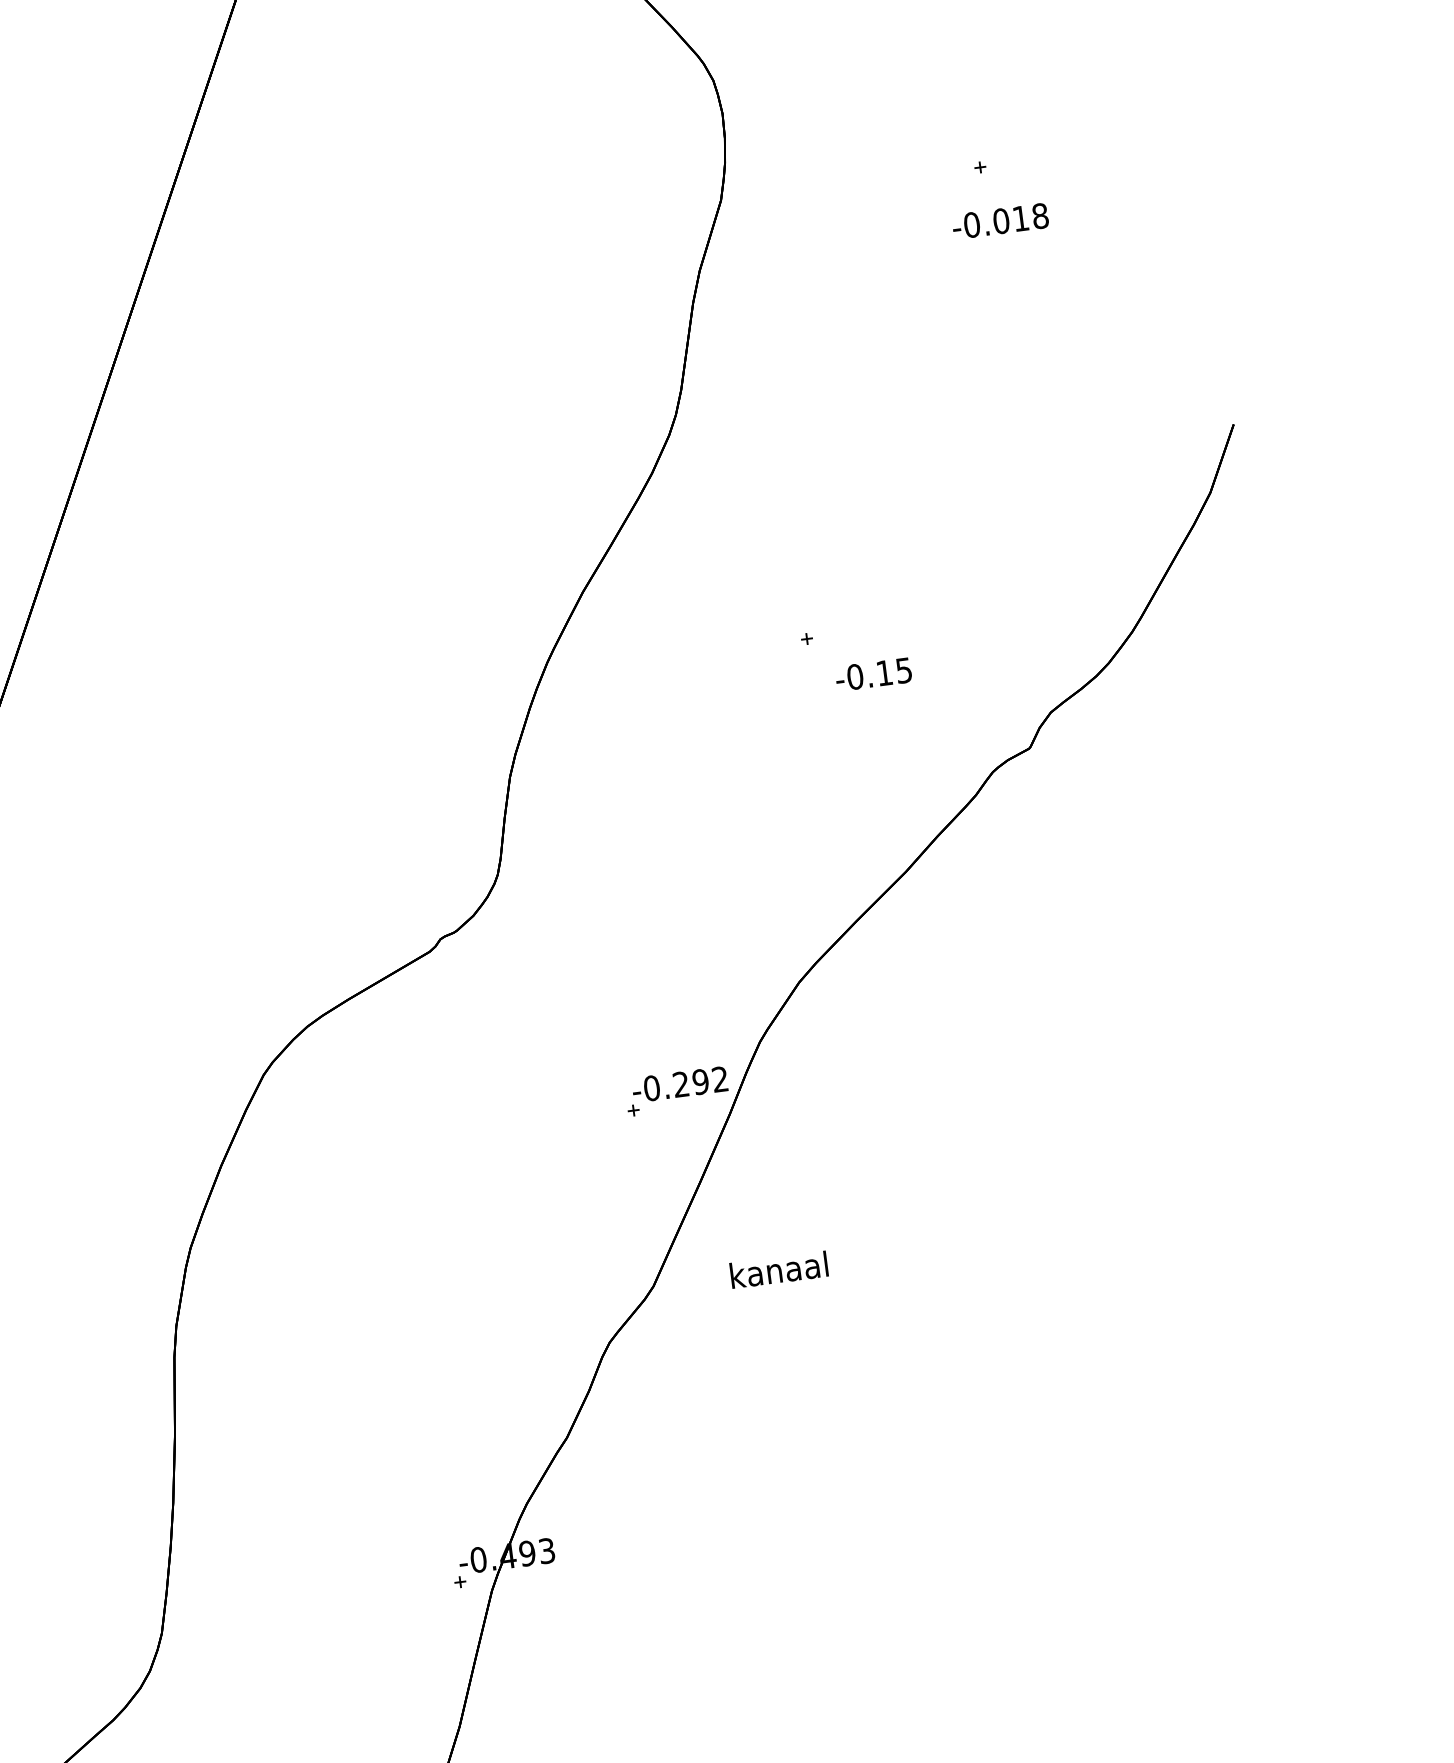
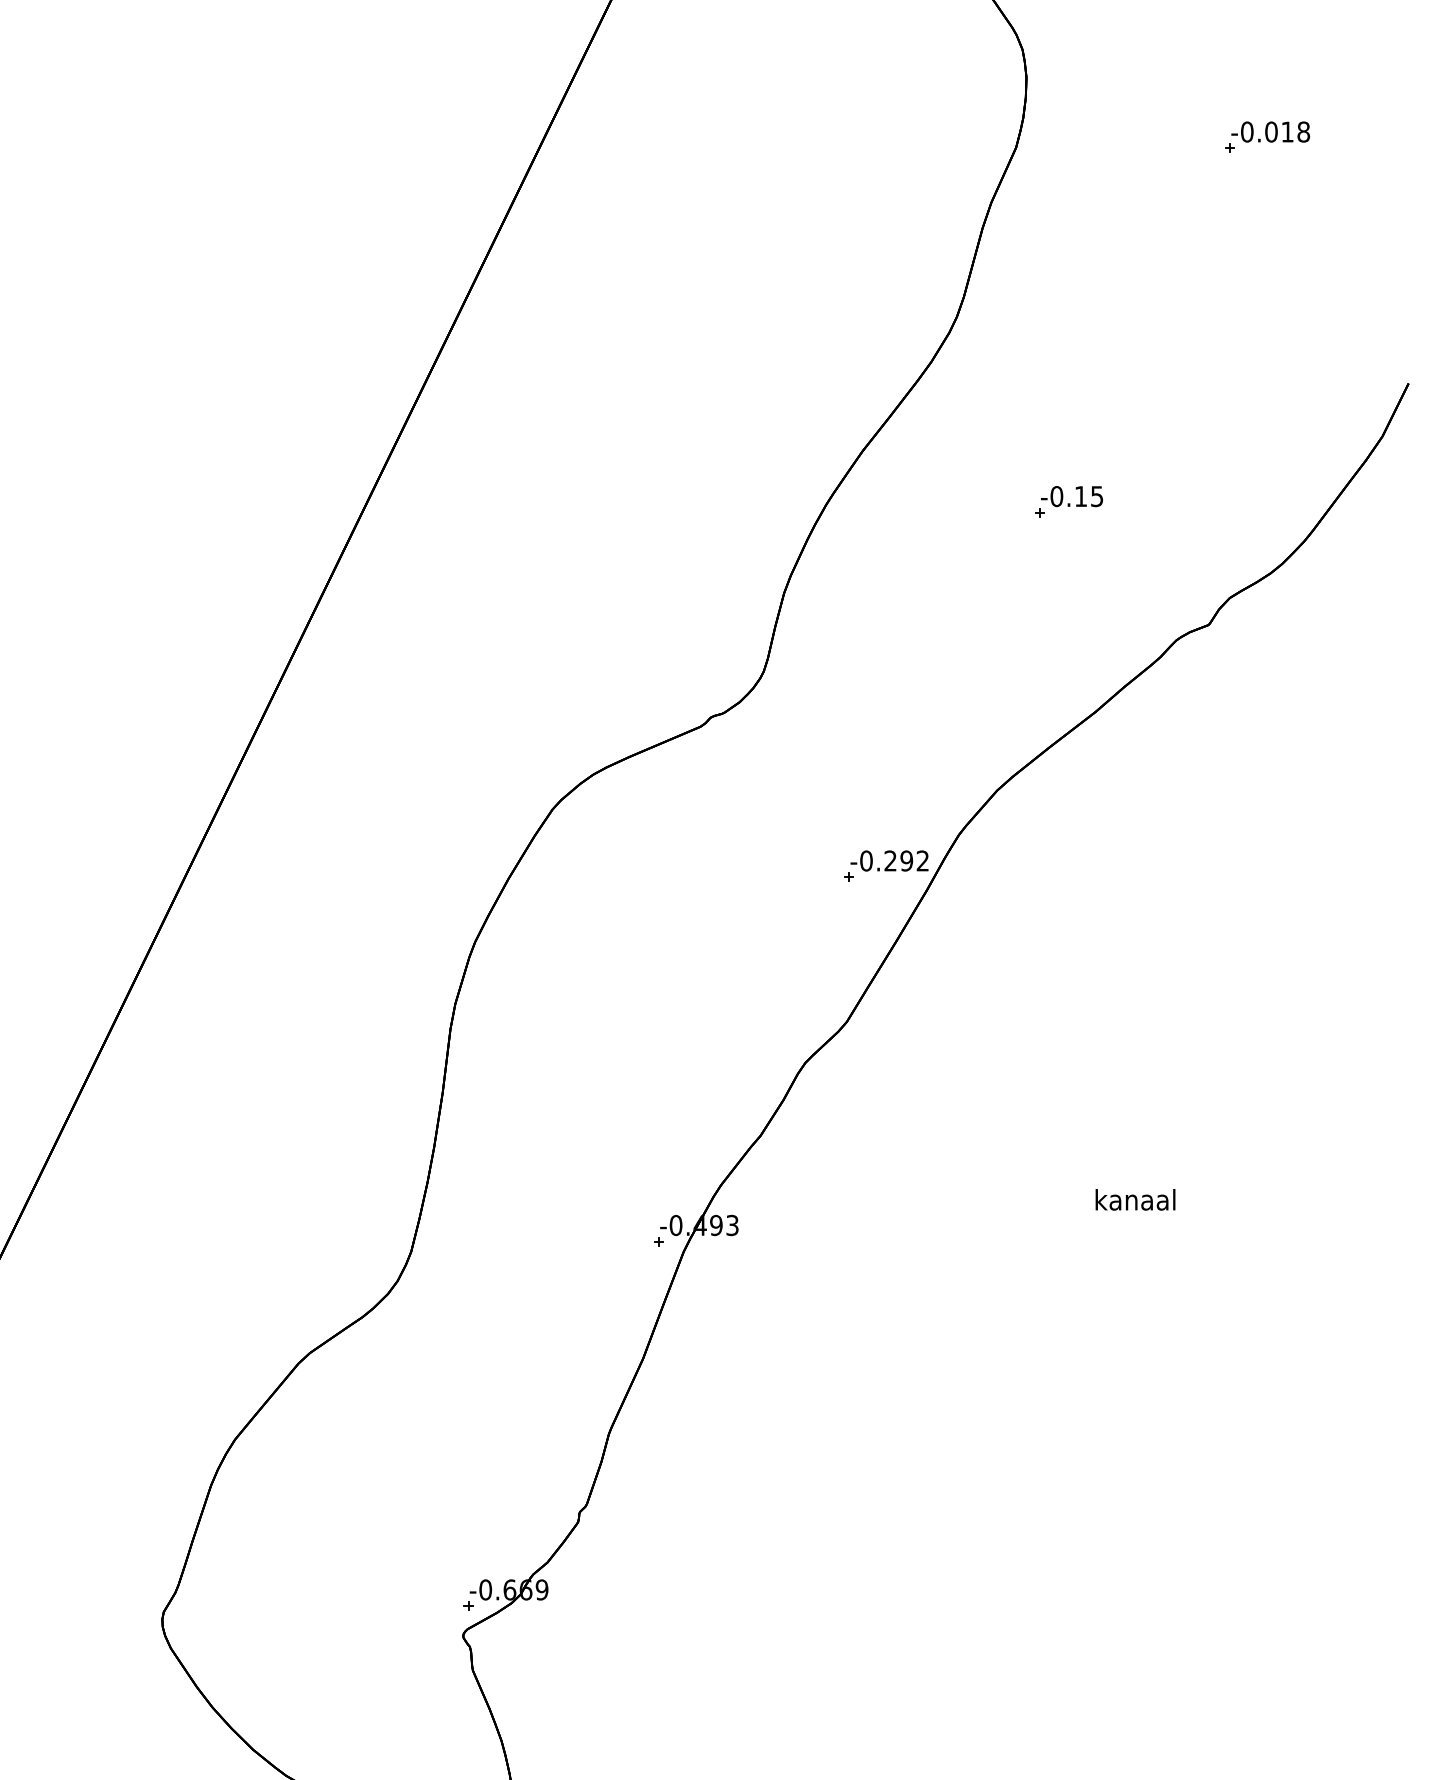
text: (1000, 220) -> (1270, 131), moved
text: (873, 674) -> (1071, 496), moved
text: (779, 1269) -> (1135, 1199), moved

